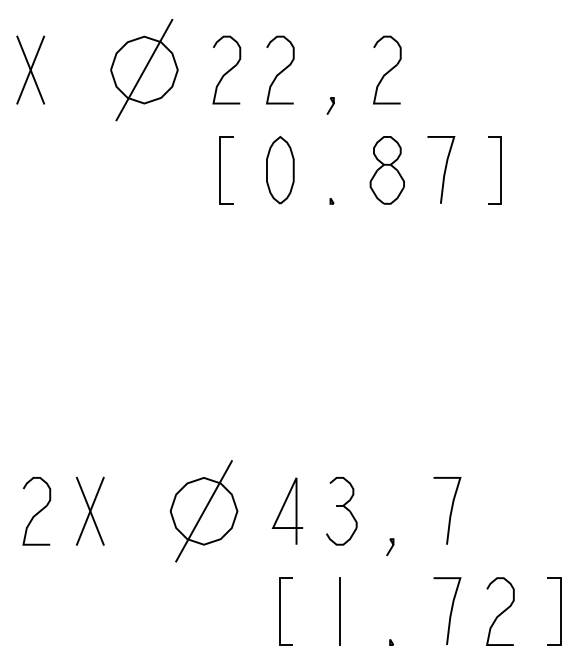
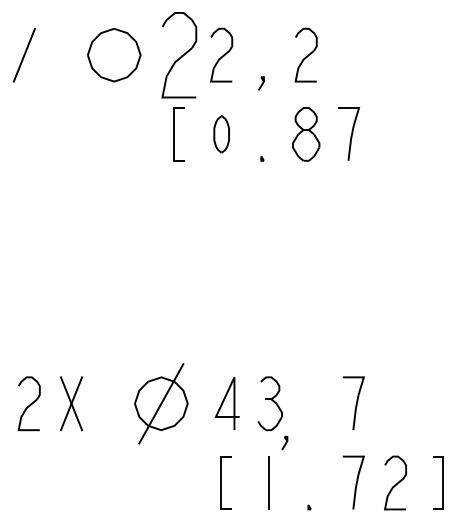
line: (30, 69) -> (24, 54), removed
line: (144, 69) -> (114, 54), removed
part: (226, 69) -> (179, 54), size x1.6
part: (280, 170) -> (221, 134), size x0.7
line: (500, 170) -> (395, 134), removed
line: (390, 547) -> (284, 443), moved

